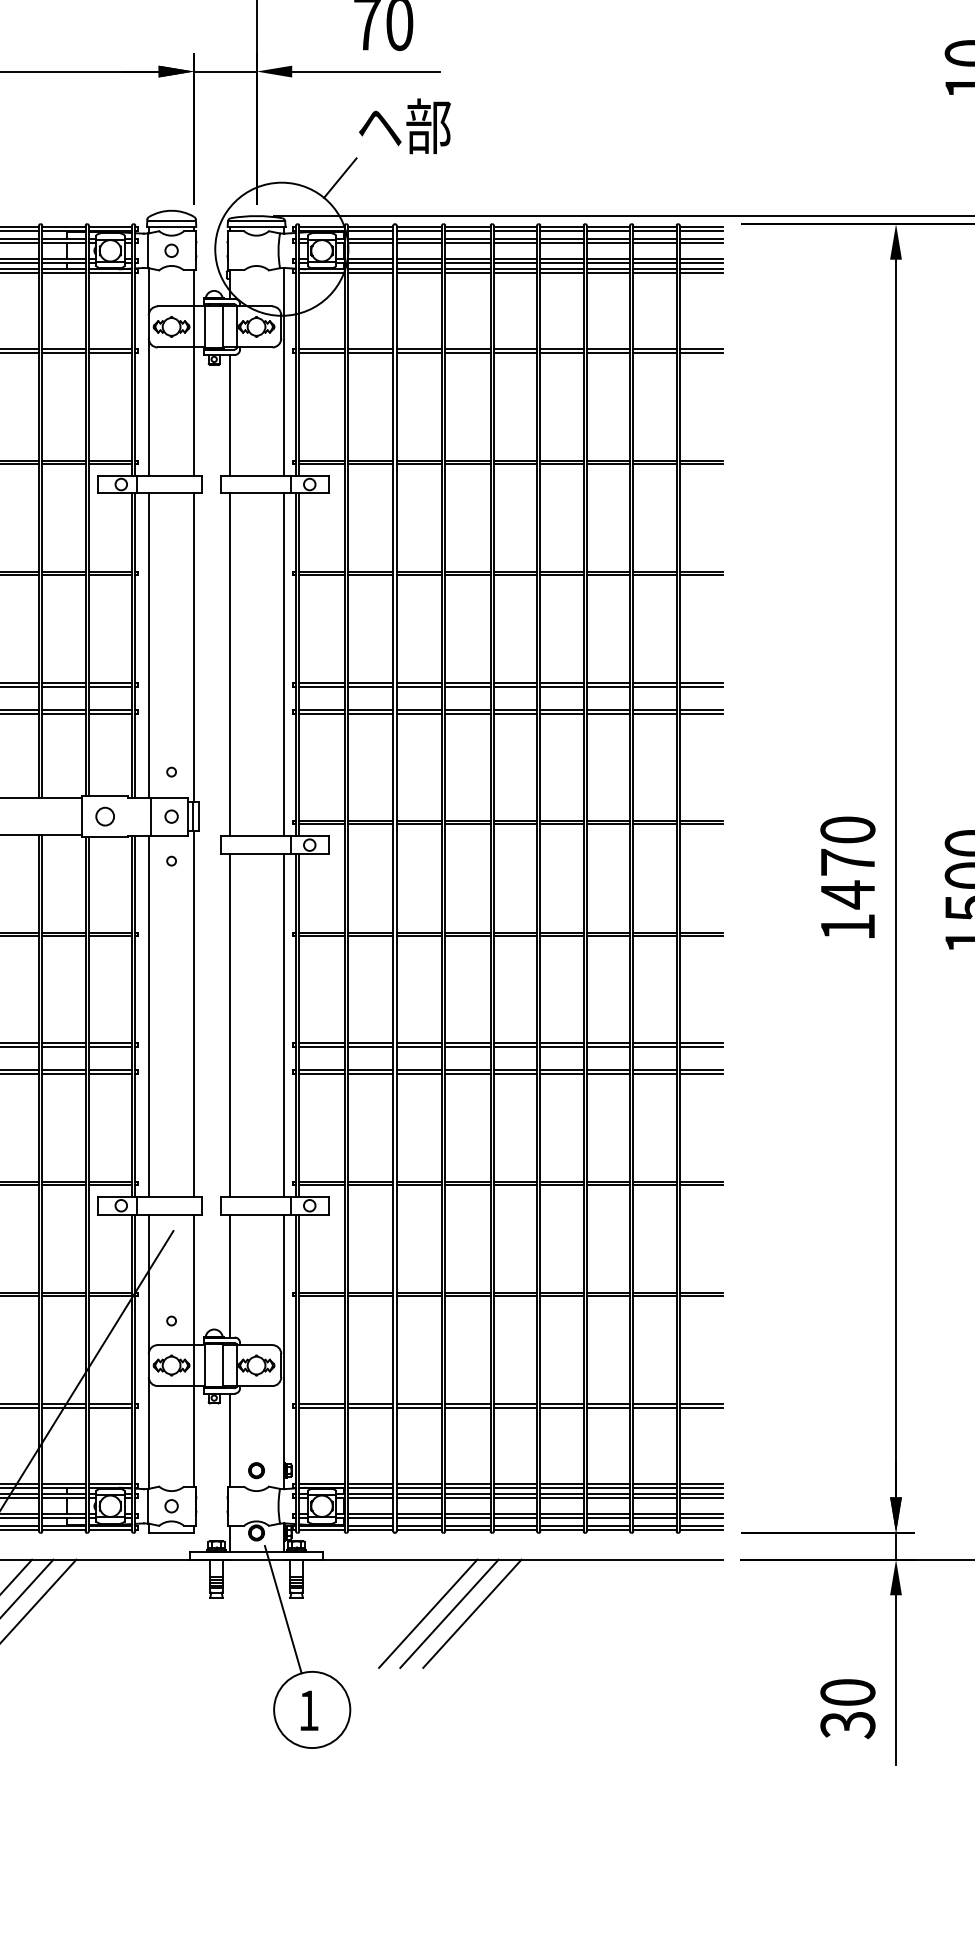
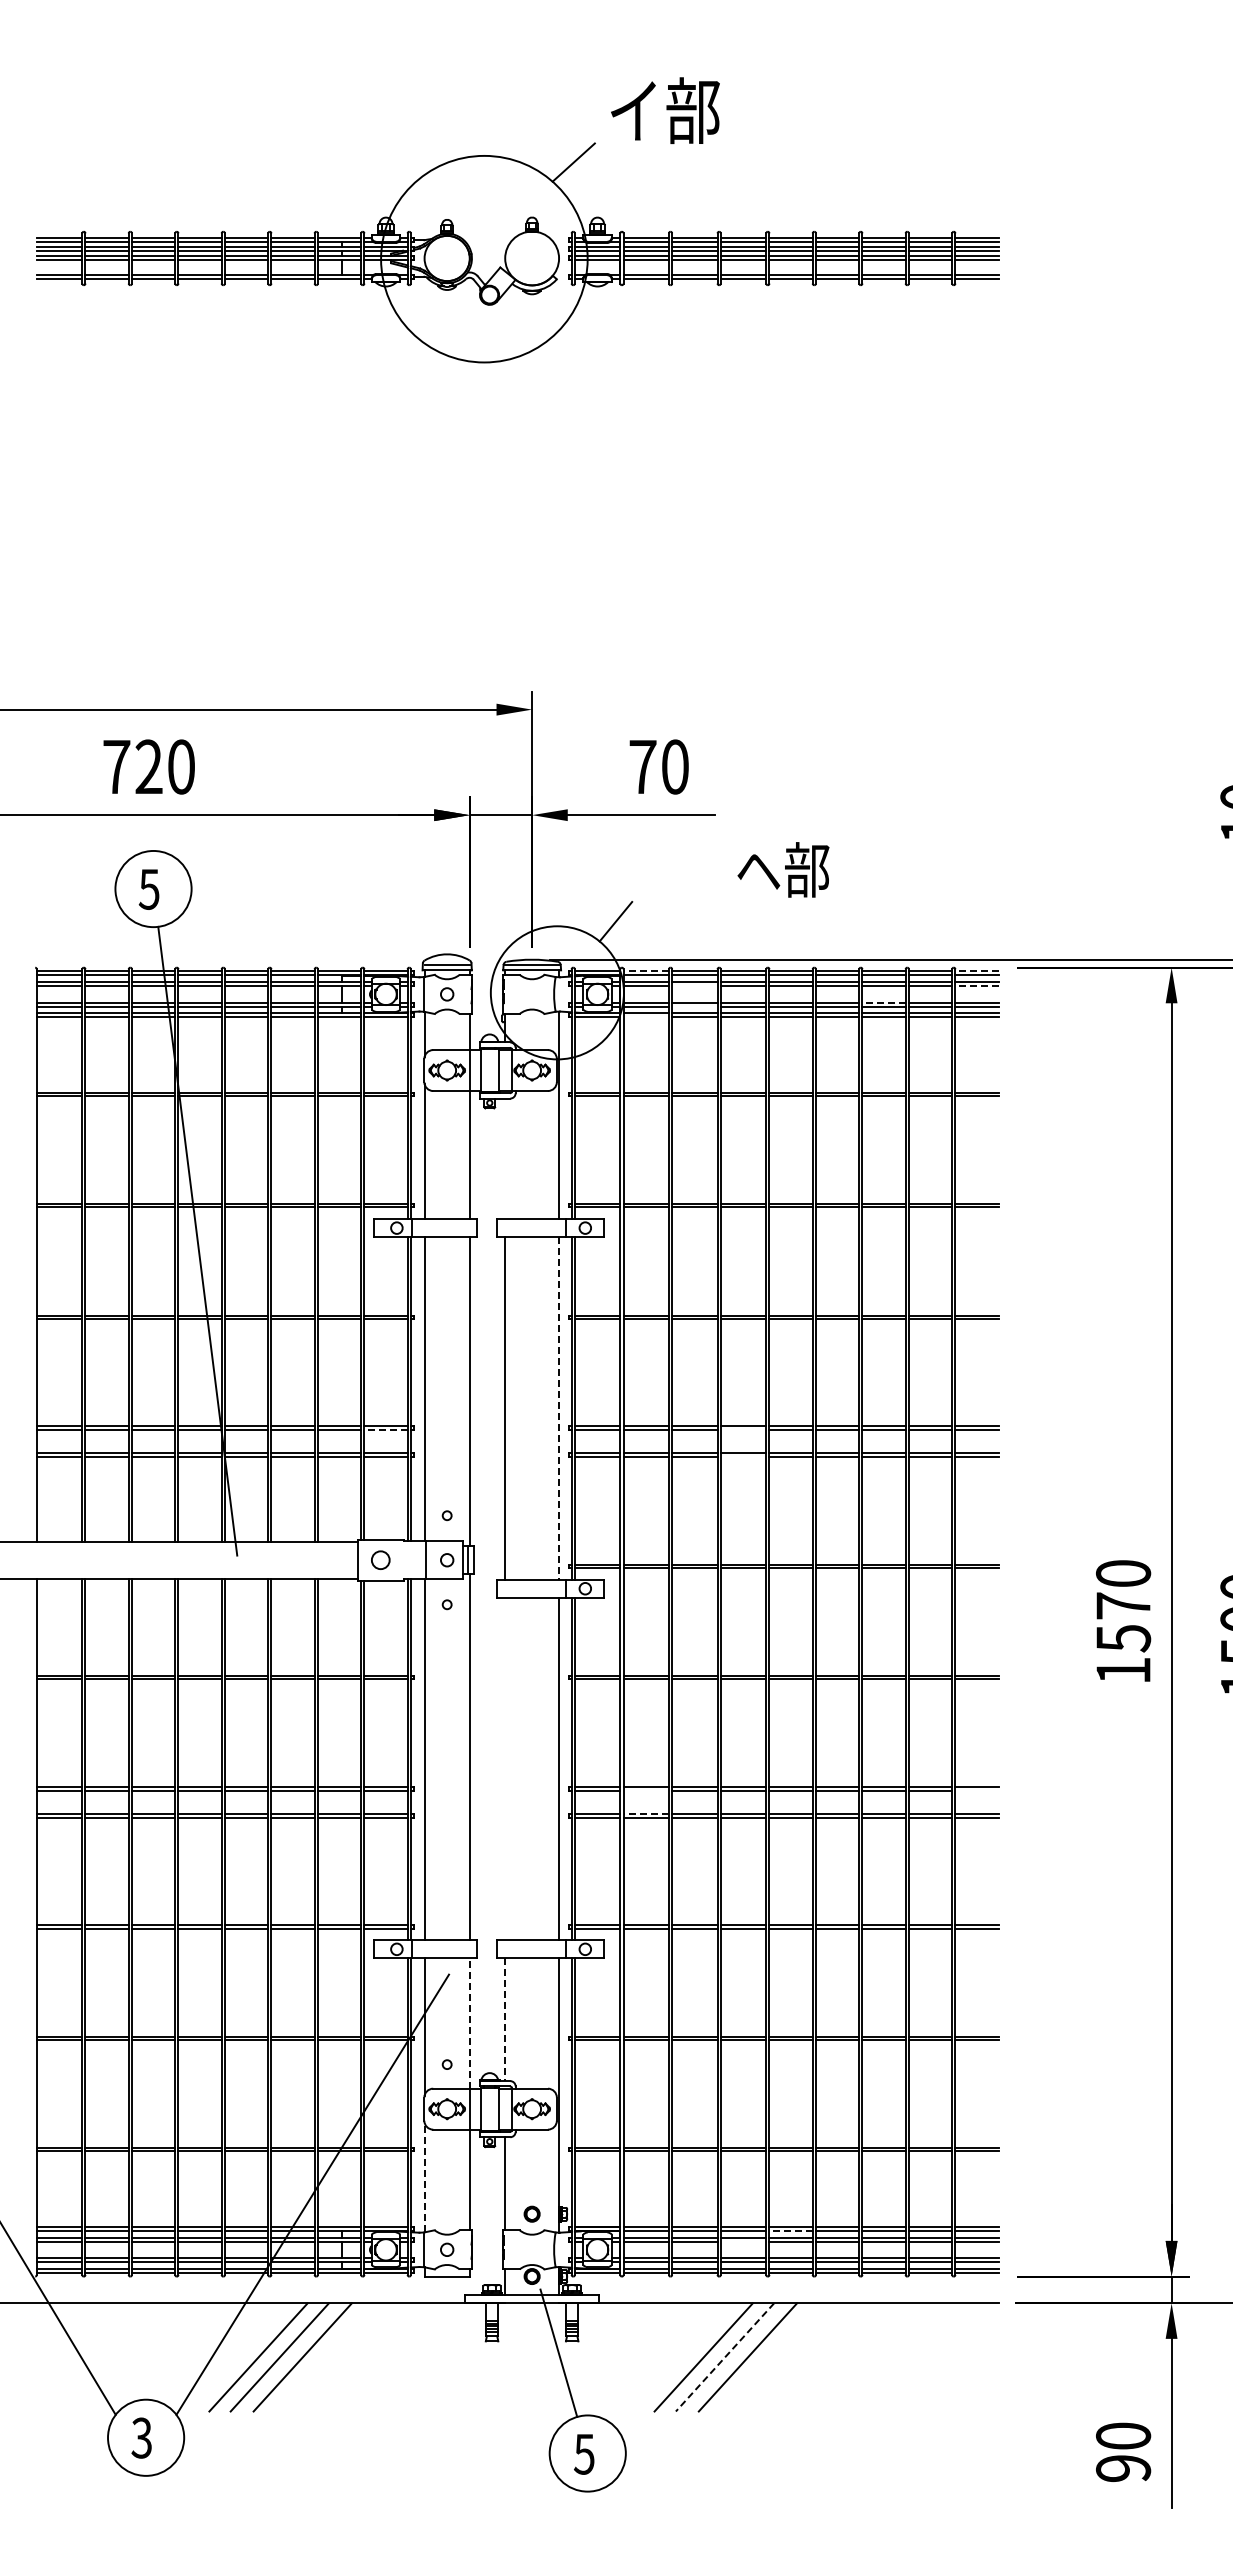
text: (404, 125) -> (783, 869), moved
line: (370, 226) -> (646, 970), solid -> dashed
line: (701, 226) -> (977, 970), solid -> dashed
line: (418, 242) -> (694, 986), removed
line: (701, 242) -> (977, 986), solid -> dashed
line: (608, 258) -> (884, 1002), solid -> dashed
line: (418, 262) -> (694, 1006), removed
line: (369, 272) -> (645, 1016), removed
line: (229, 414) -> (505, 1158), removed
line: (283, 664) -> (559, 1408), solid -> dashed
line: (110, 686) -> (386, 1430), solid -> dashed
line: (467, 686) -> (743, 1430), removed
line: (467, 713) -> (743, 1457), removed
text: (847, 894) -> (1123, 1638), 1470 -> 1570
line: (229, 1024) -> (505, 1768), removed
line: (369, 1047) -> (645, 1791), removed
line: (700, 1047) -> (976, 1791), removed
line: (370, 1069) -> (646, 1813), solid -> dashed
line: (229, 1276) -> (505, 2020), solid -> dashed
line: (193, 1278) -> (469, 2022), solid -> dashed
line: (148, 1433) -> (424, 2177), solid -> dashed
line: (515, 1487) -> (791, 2231), solid -> dashed
line: (467, 1497) -> (743, 2241), removed
line: (448, 1613) -> (724, 2357), solid -> dashed
text: (308, 1710) -> (584, 2454), 1 -> 5
text: (847, 1724) -> (1123, 2468), 30 -> 90

